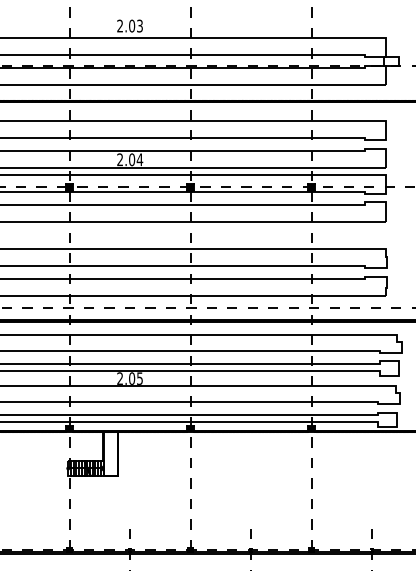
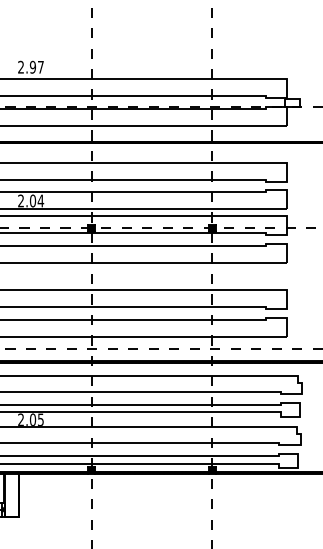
text: (135, 25) -> (36, 66), 2.03 -> 2.97

